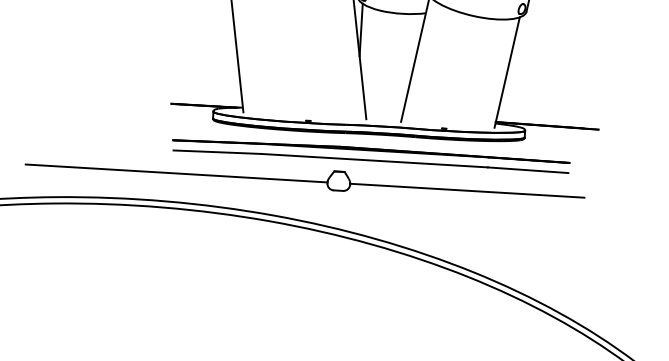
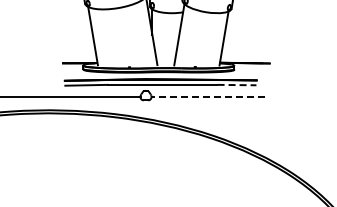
line: (529, 171) -> (237, 85), solid -> dashed
line: (467, 190) -> (208, 96), solid -> dashed

